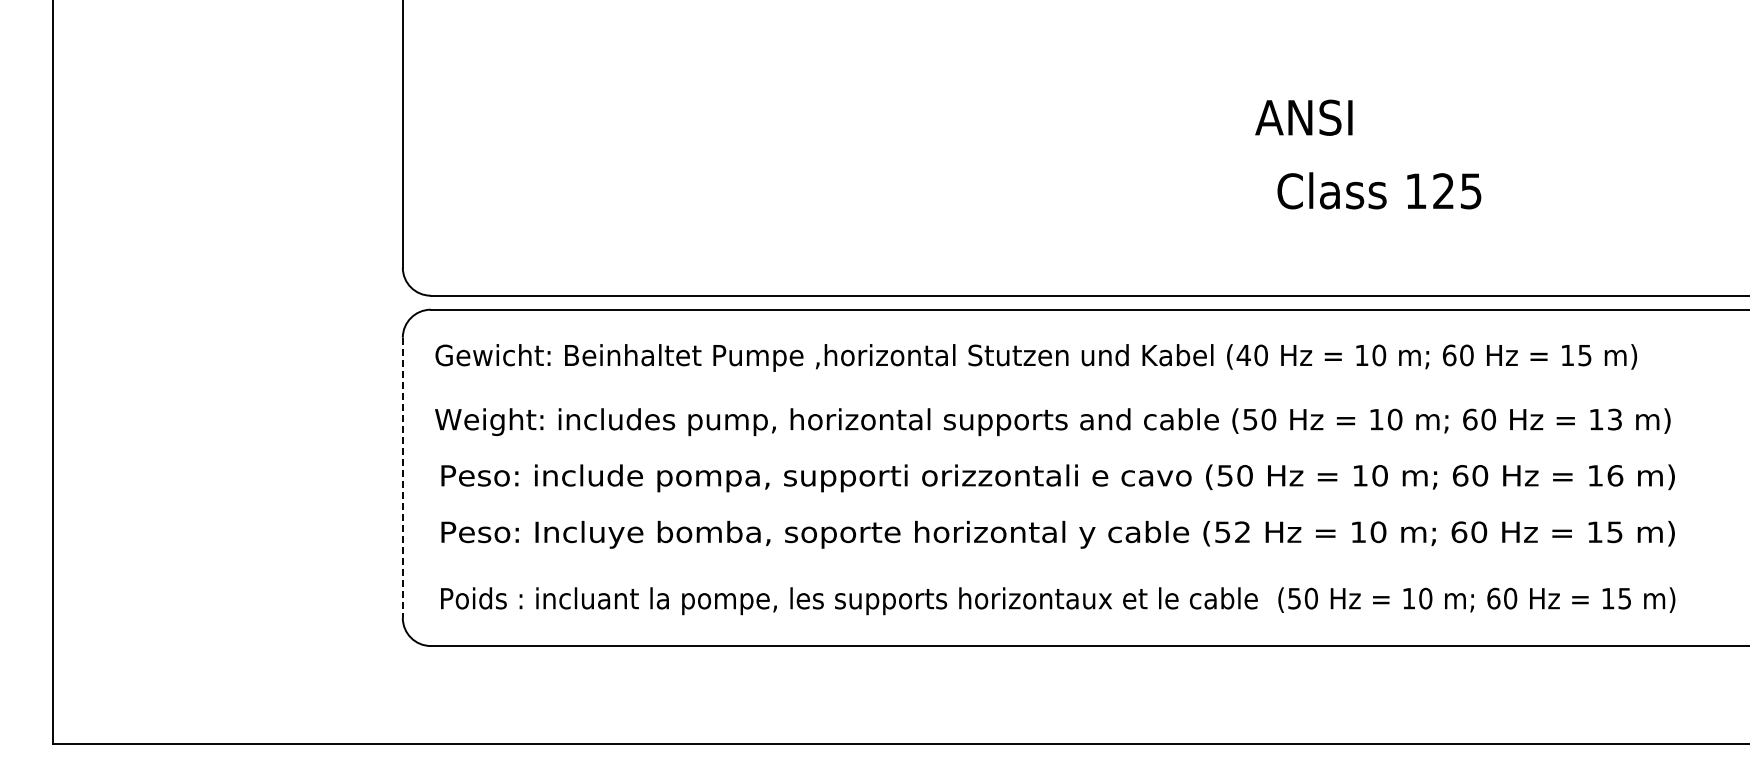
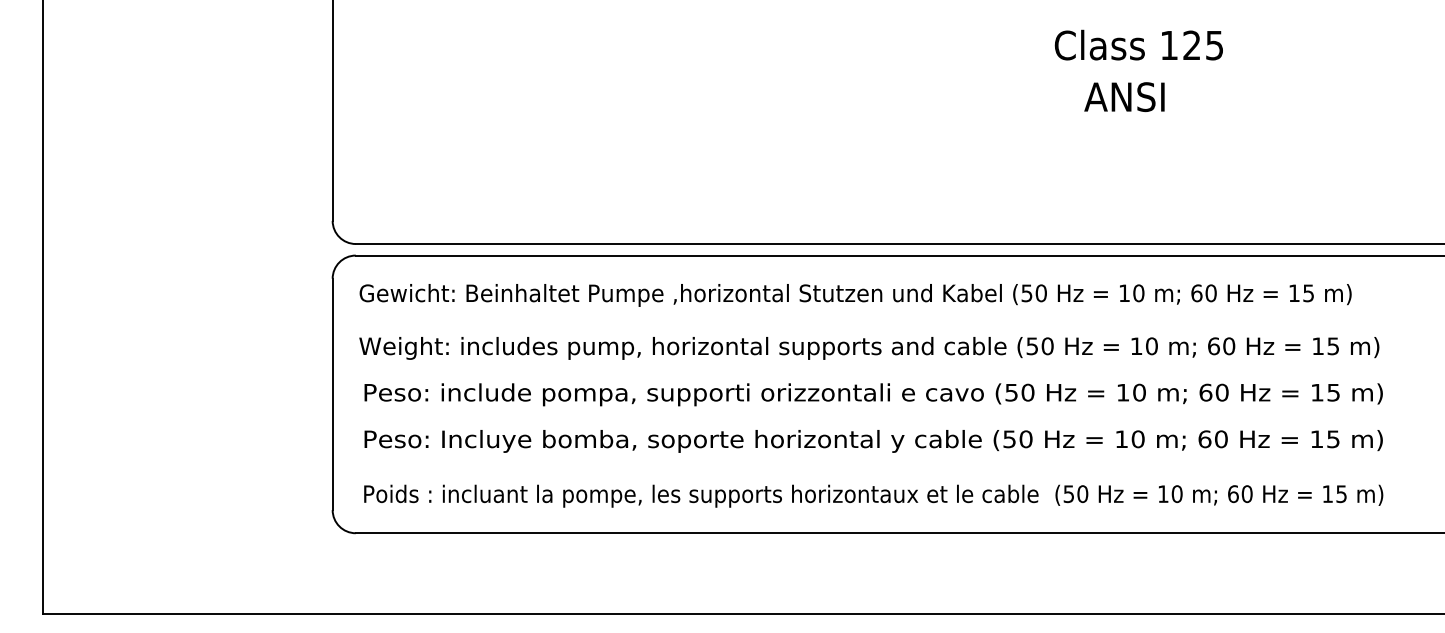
text: (1303, 117) -> (1124, 96), moved
text: (1379, 190) -> (1139, 44), moved
text: (1243, 355) -> (1026, 293), (40 -> (50
text: (1614, 418) -> (1333, 345), 13 -> 15
text: (1615, 475) -> (1333, 392), 16 -> 15
line: (402, 478) -> (332, 394), dashed -> solid
text: (1242, 532) -> (1025, 439), (52 -> (50

